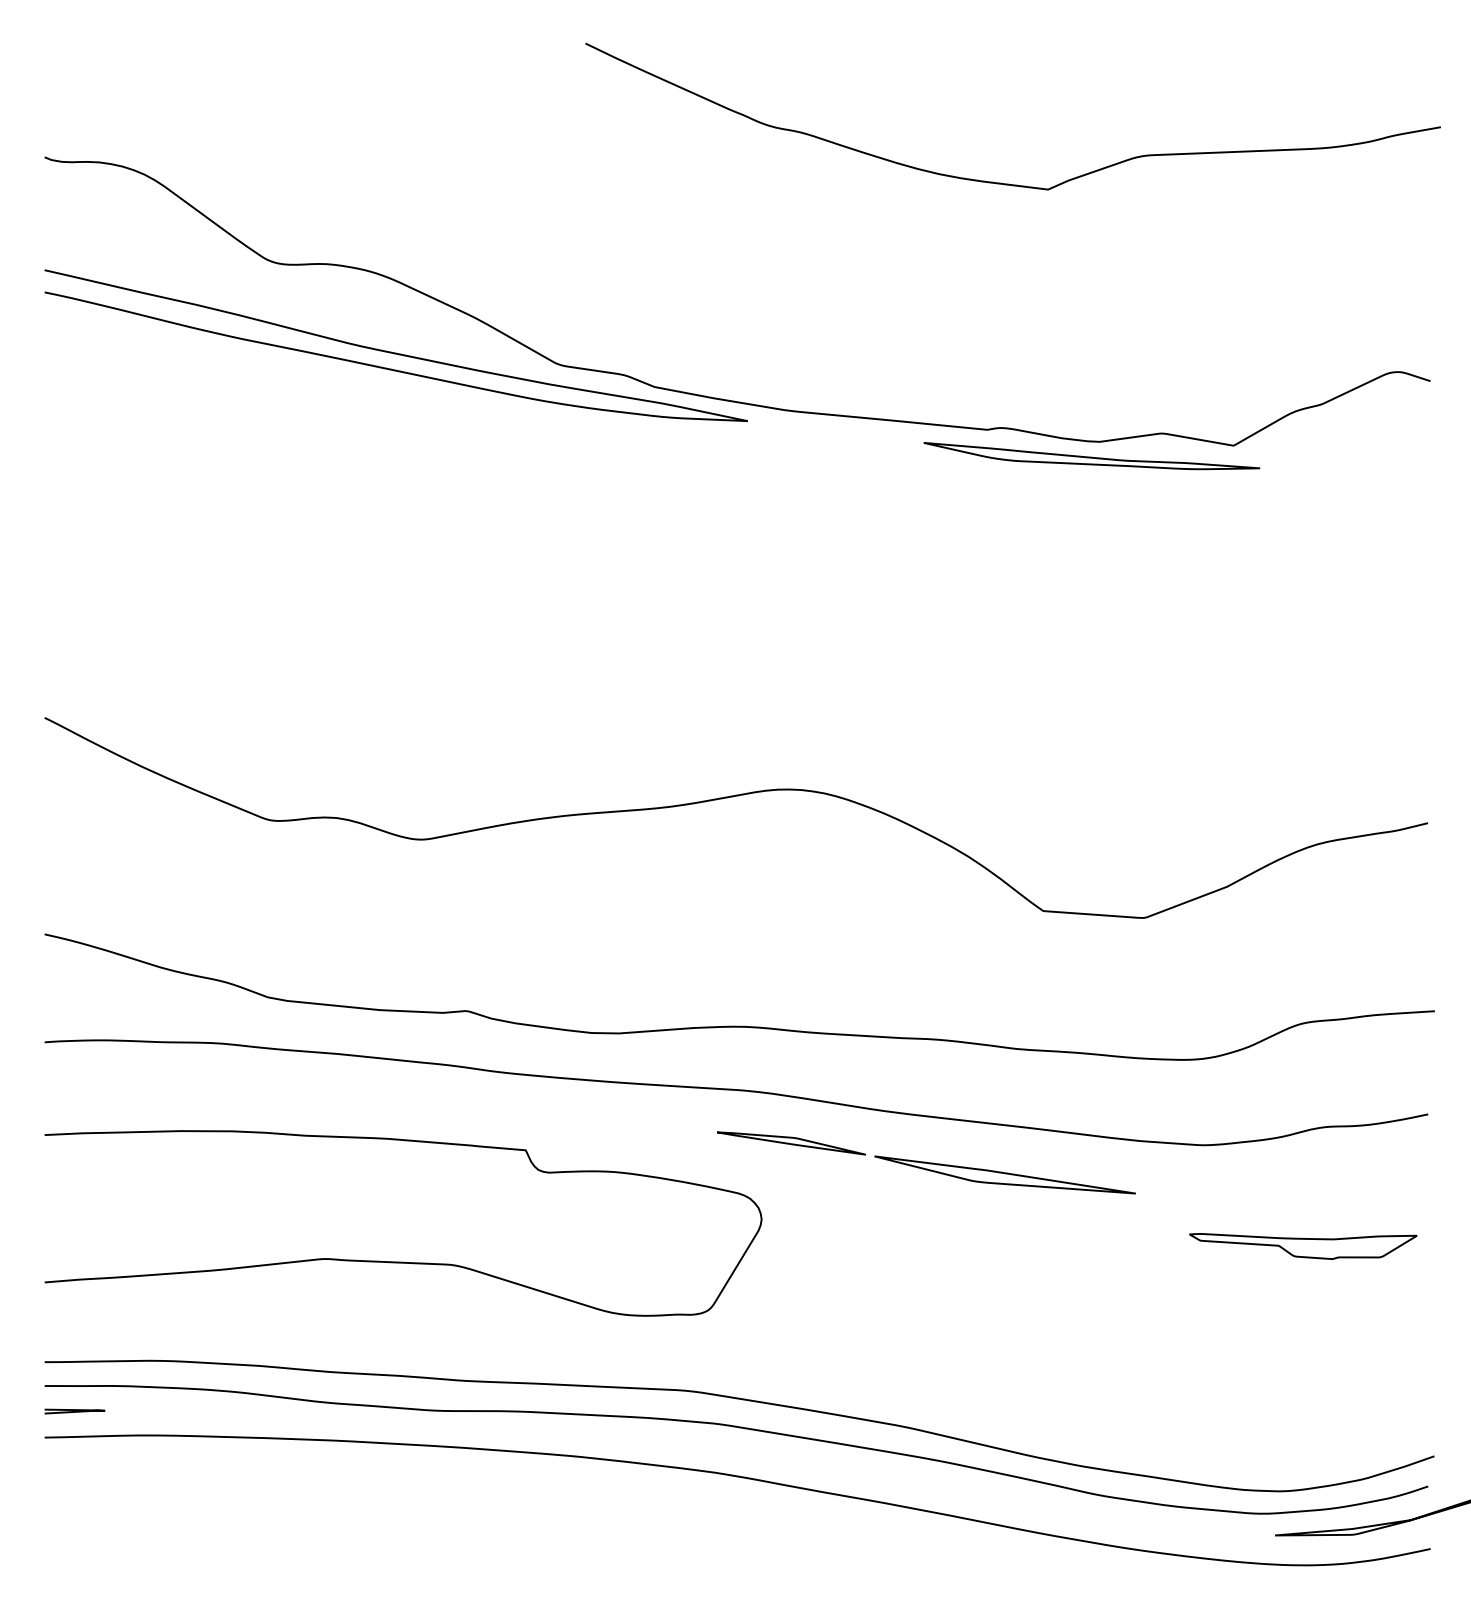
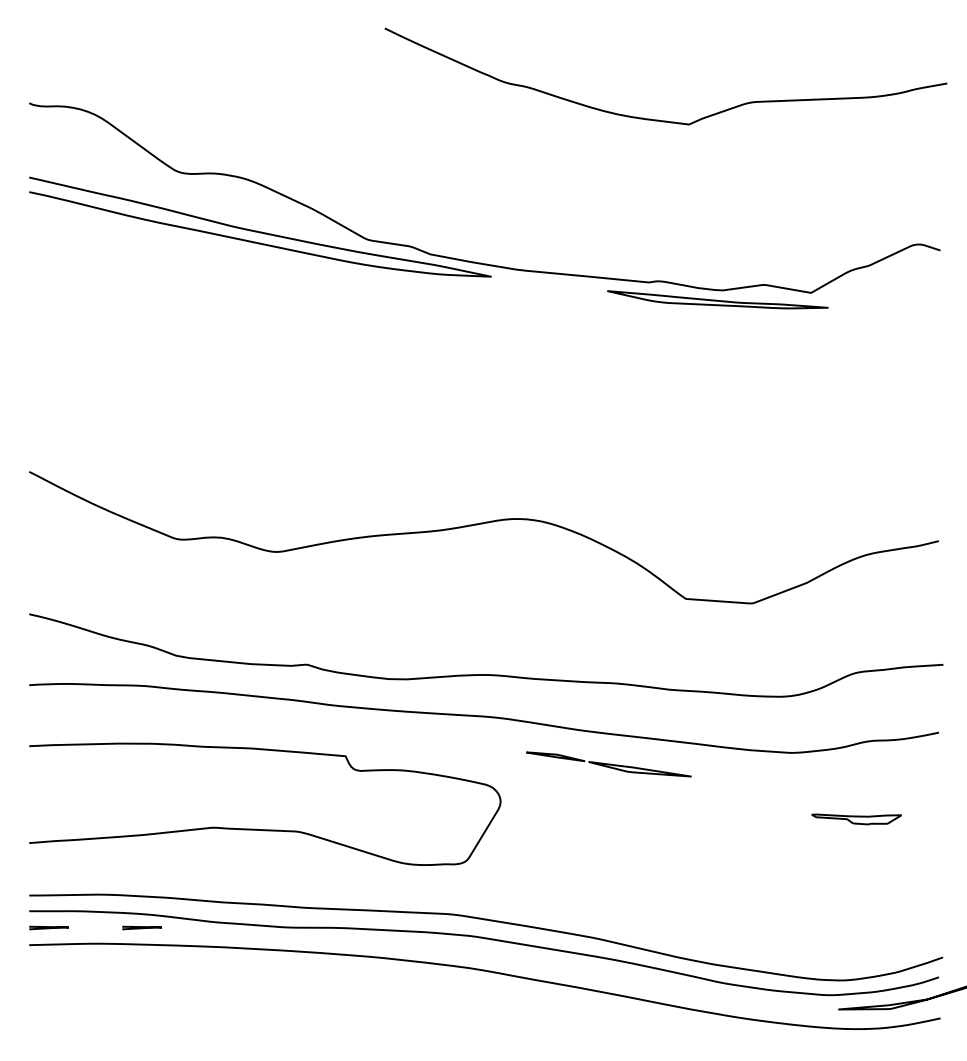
part: (925, 1162) -> (608, 764), size x0.6
part: (1302, 1246) -> (856, 819), size x0.6
curve: (215, 1410) -> (141, 927), added

